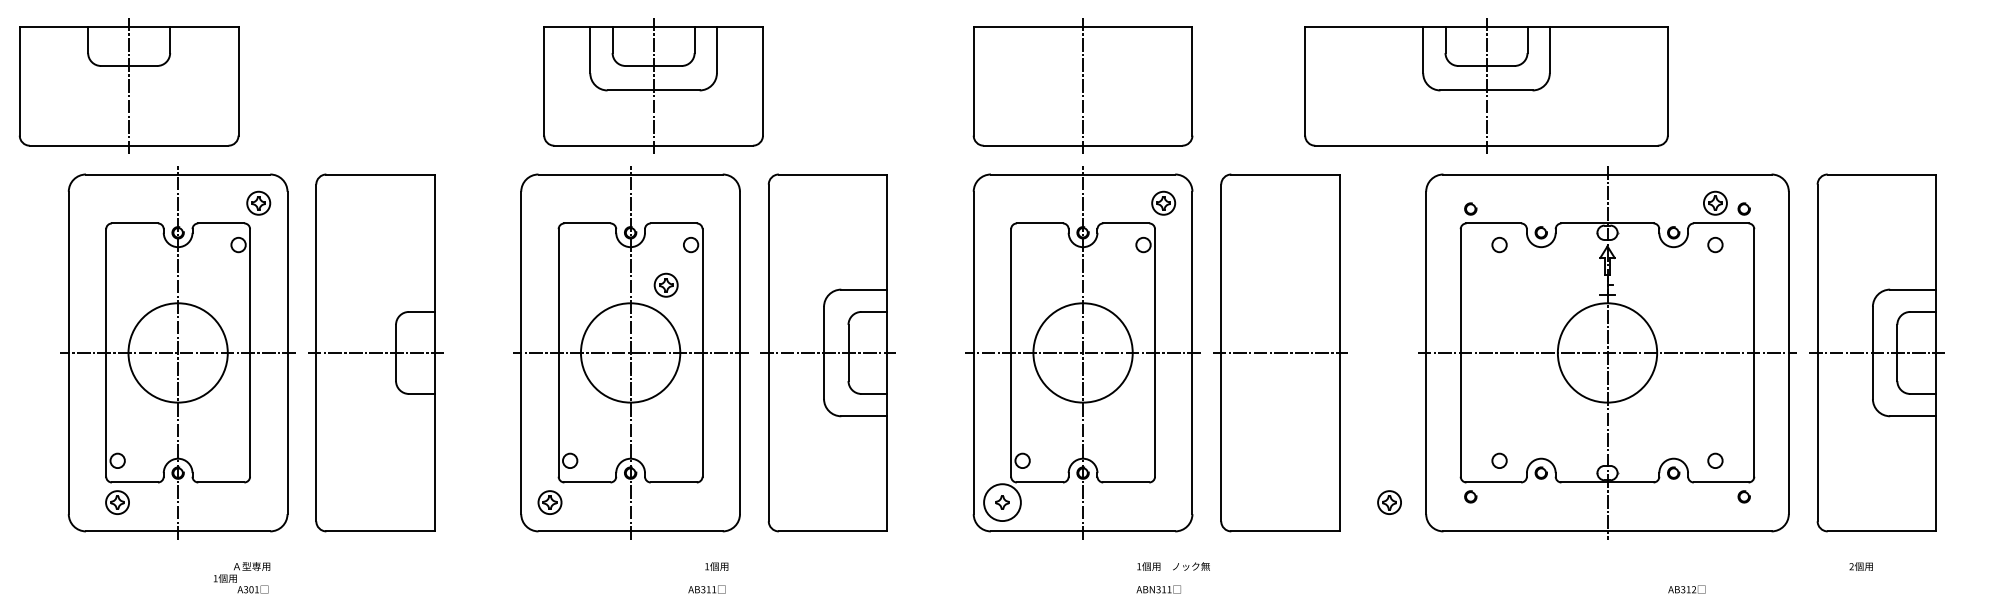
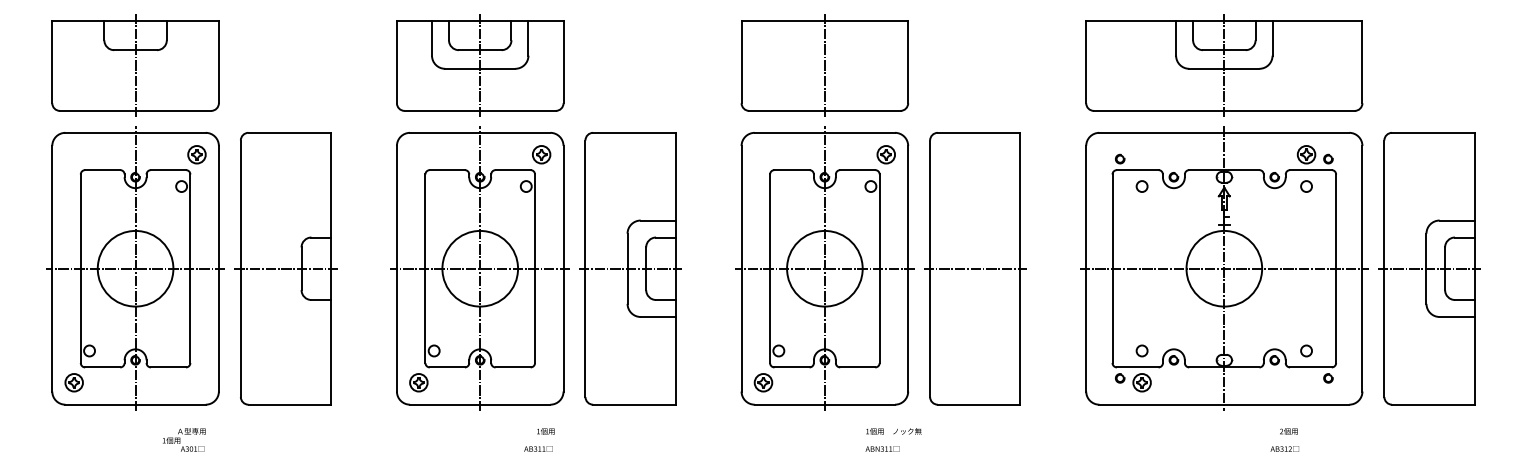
part: (128, 85) -> (135, 65), moved
part: (653, 85) -> (480, 65), moved
part: (1486, 85) -> (1224, 65), moved
part: (665, 284) -> (541, 154), moved
part: (117, 502) -> (74, 382), moved
circle: (1002, 502) -> (763, 382), size x0.62
part: (1389, 502) -> (1142, 382), moved
text: (1860, 566) -> (1288, 431), moved

